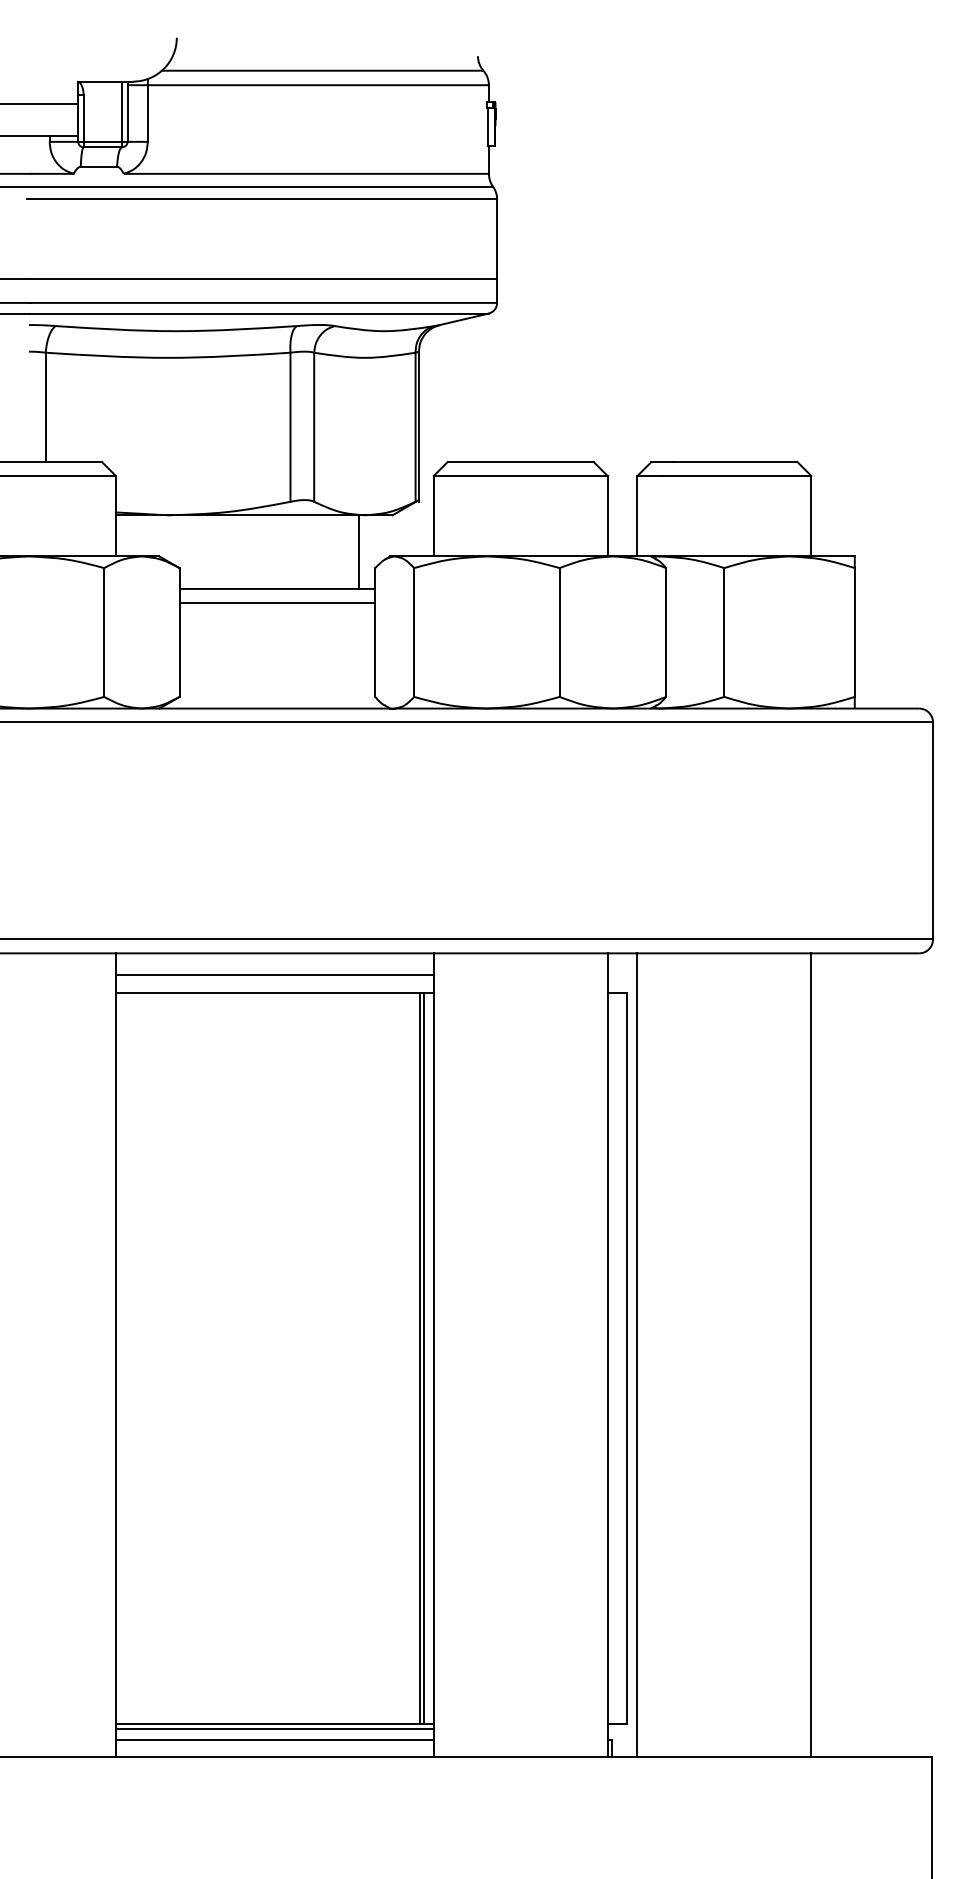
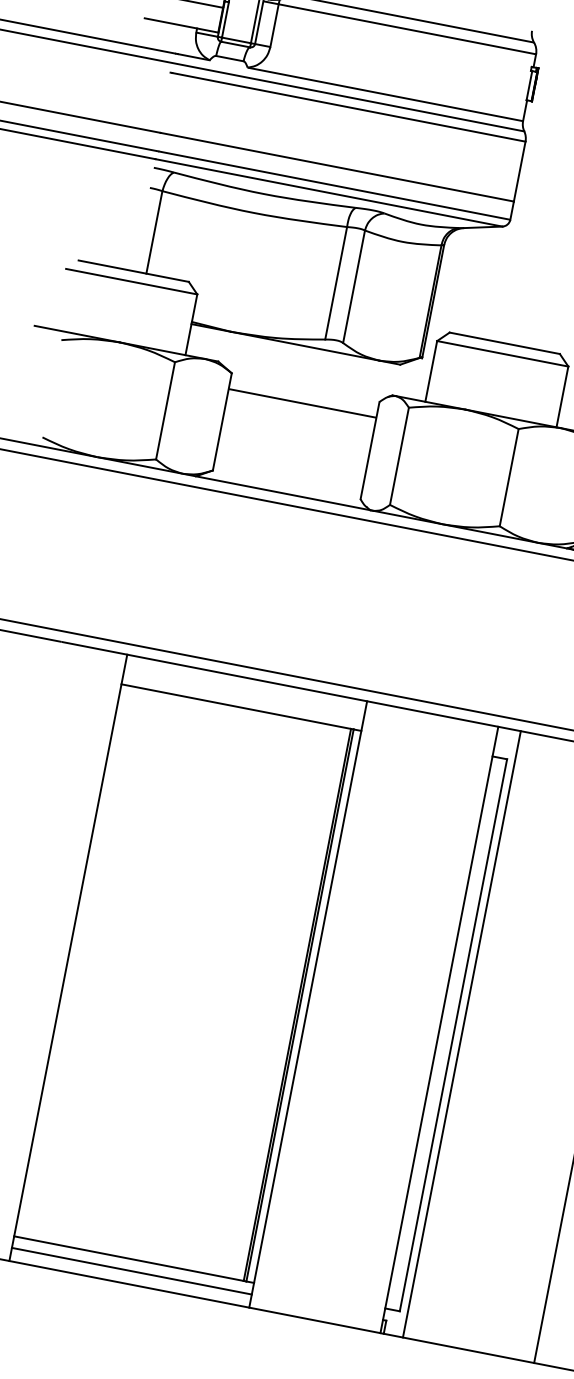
line: (359, 551) -> (370, 387), removed
line: (277, 602) -> (300, 413), removed
line: (274, 975) -> (243, 694), removed
line: (274, 1729) -> (133, 1263), removed

